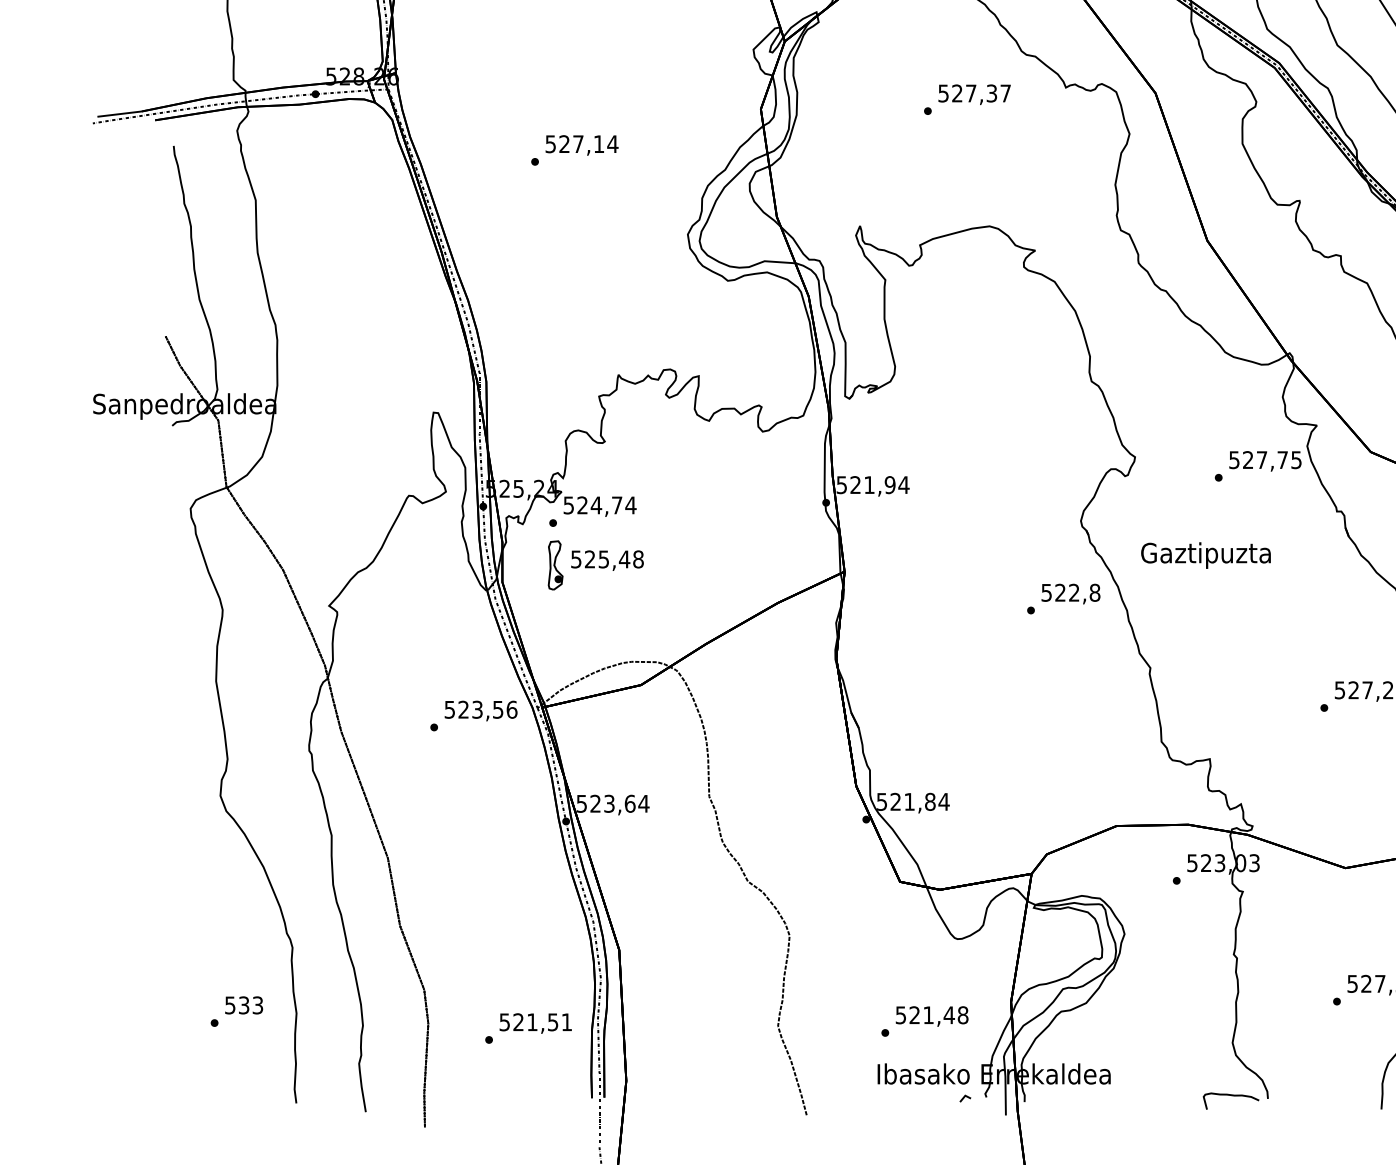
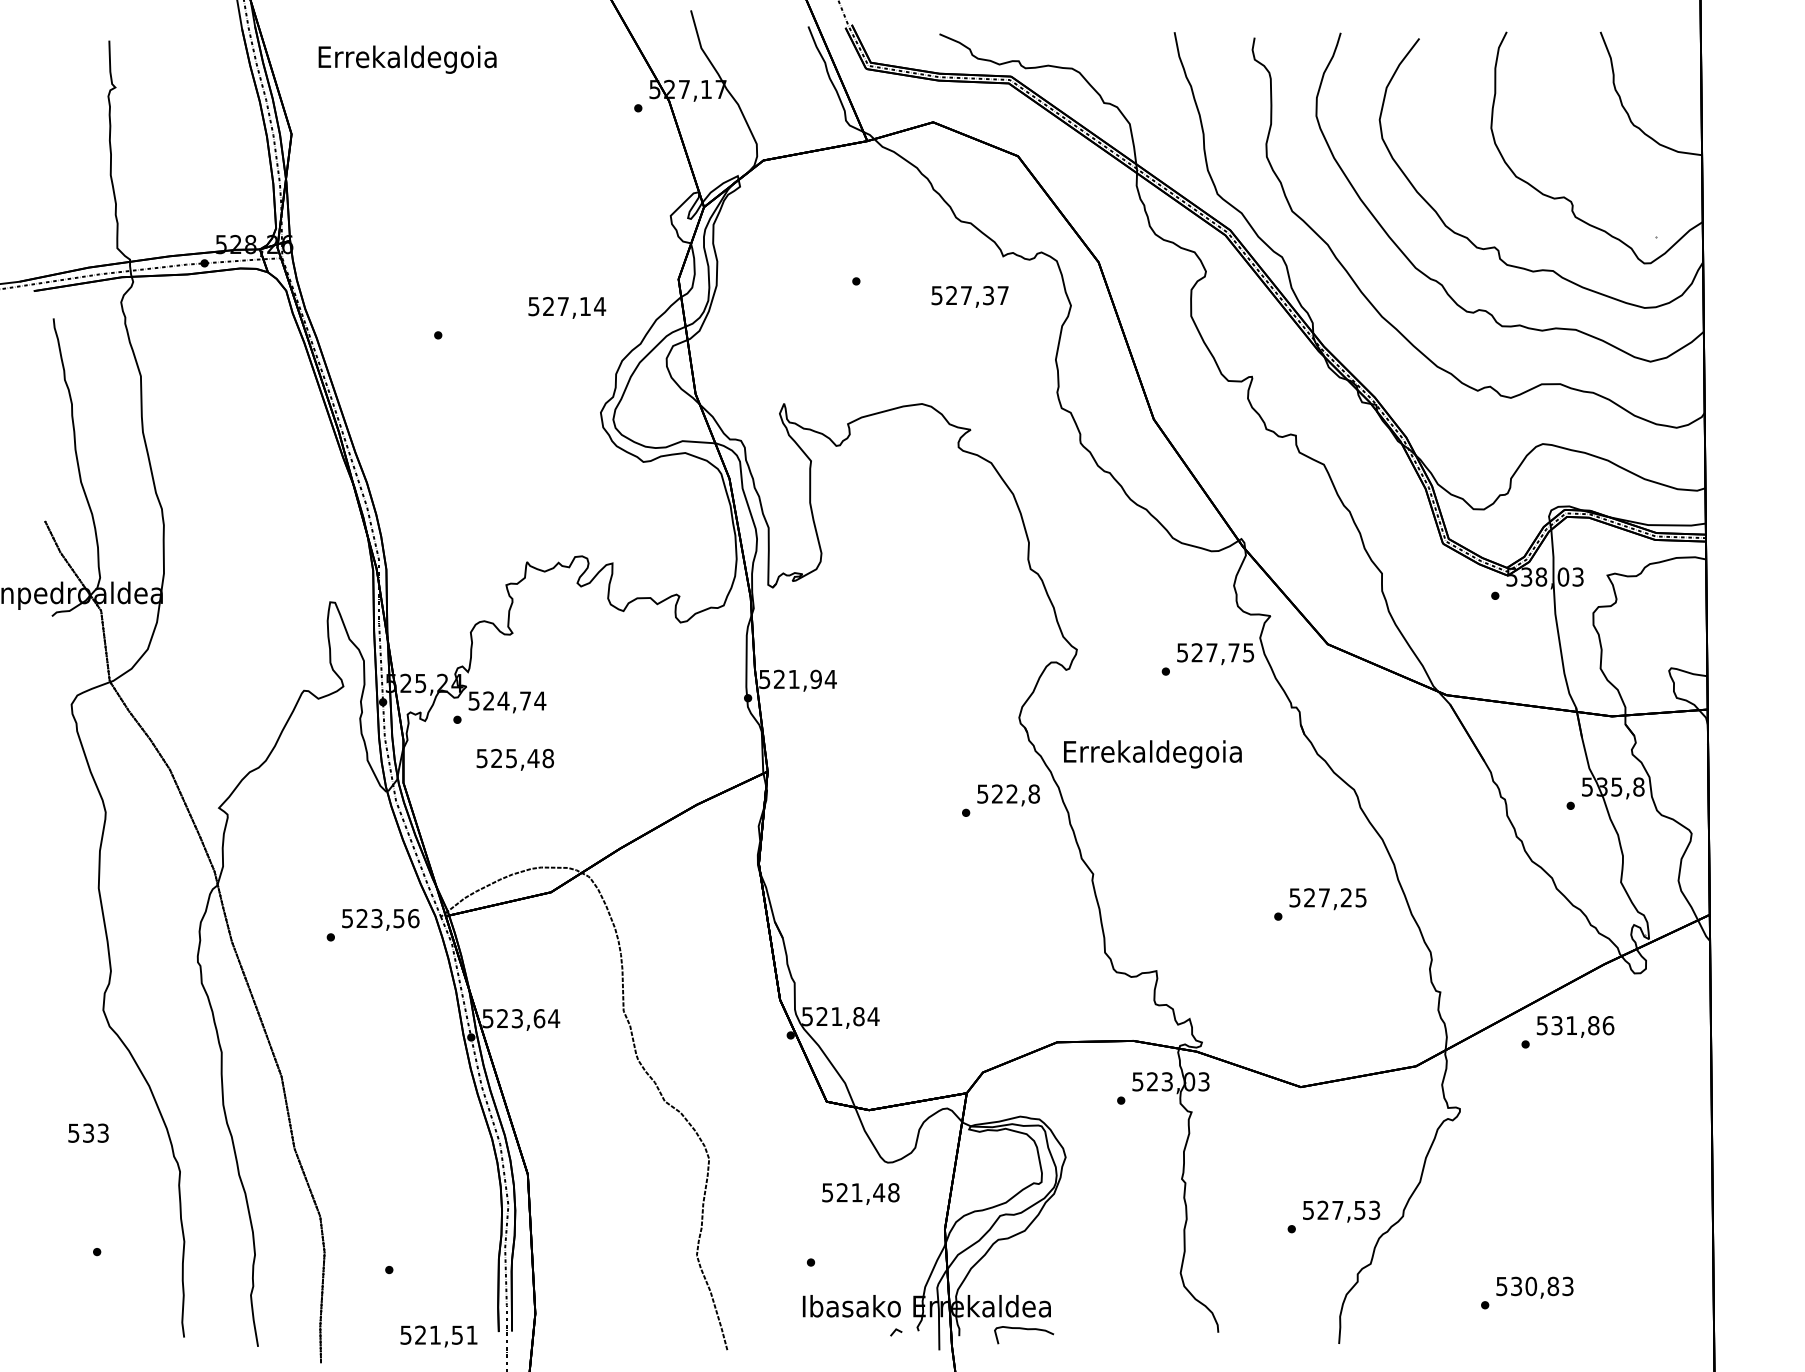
text: (974, 94) -> (969, 296), moved
text: (582, 145) -> (567, 307), moved
text: (1206, 555) -> (1152, 754), Gaztipuzta -> Errekaldegoia
part: (555, 565) -> (459, 764), removed
text: (244, 1004) -> (88, 1132), moved
text: (931, 1015) -> (860, 1193), moved
text: (535, 1023) -> (438, 1336), moved
curve: (1234, 1096) -> (1027, 1330), moved

